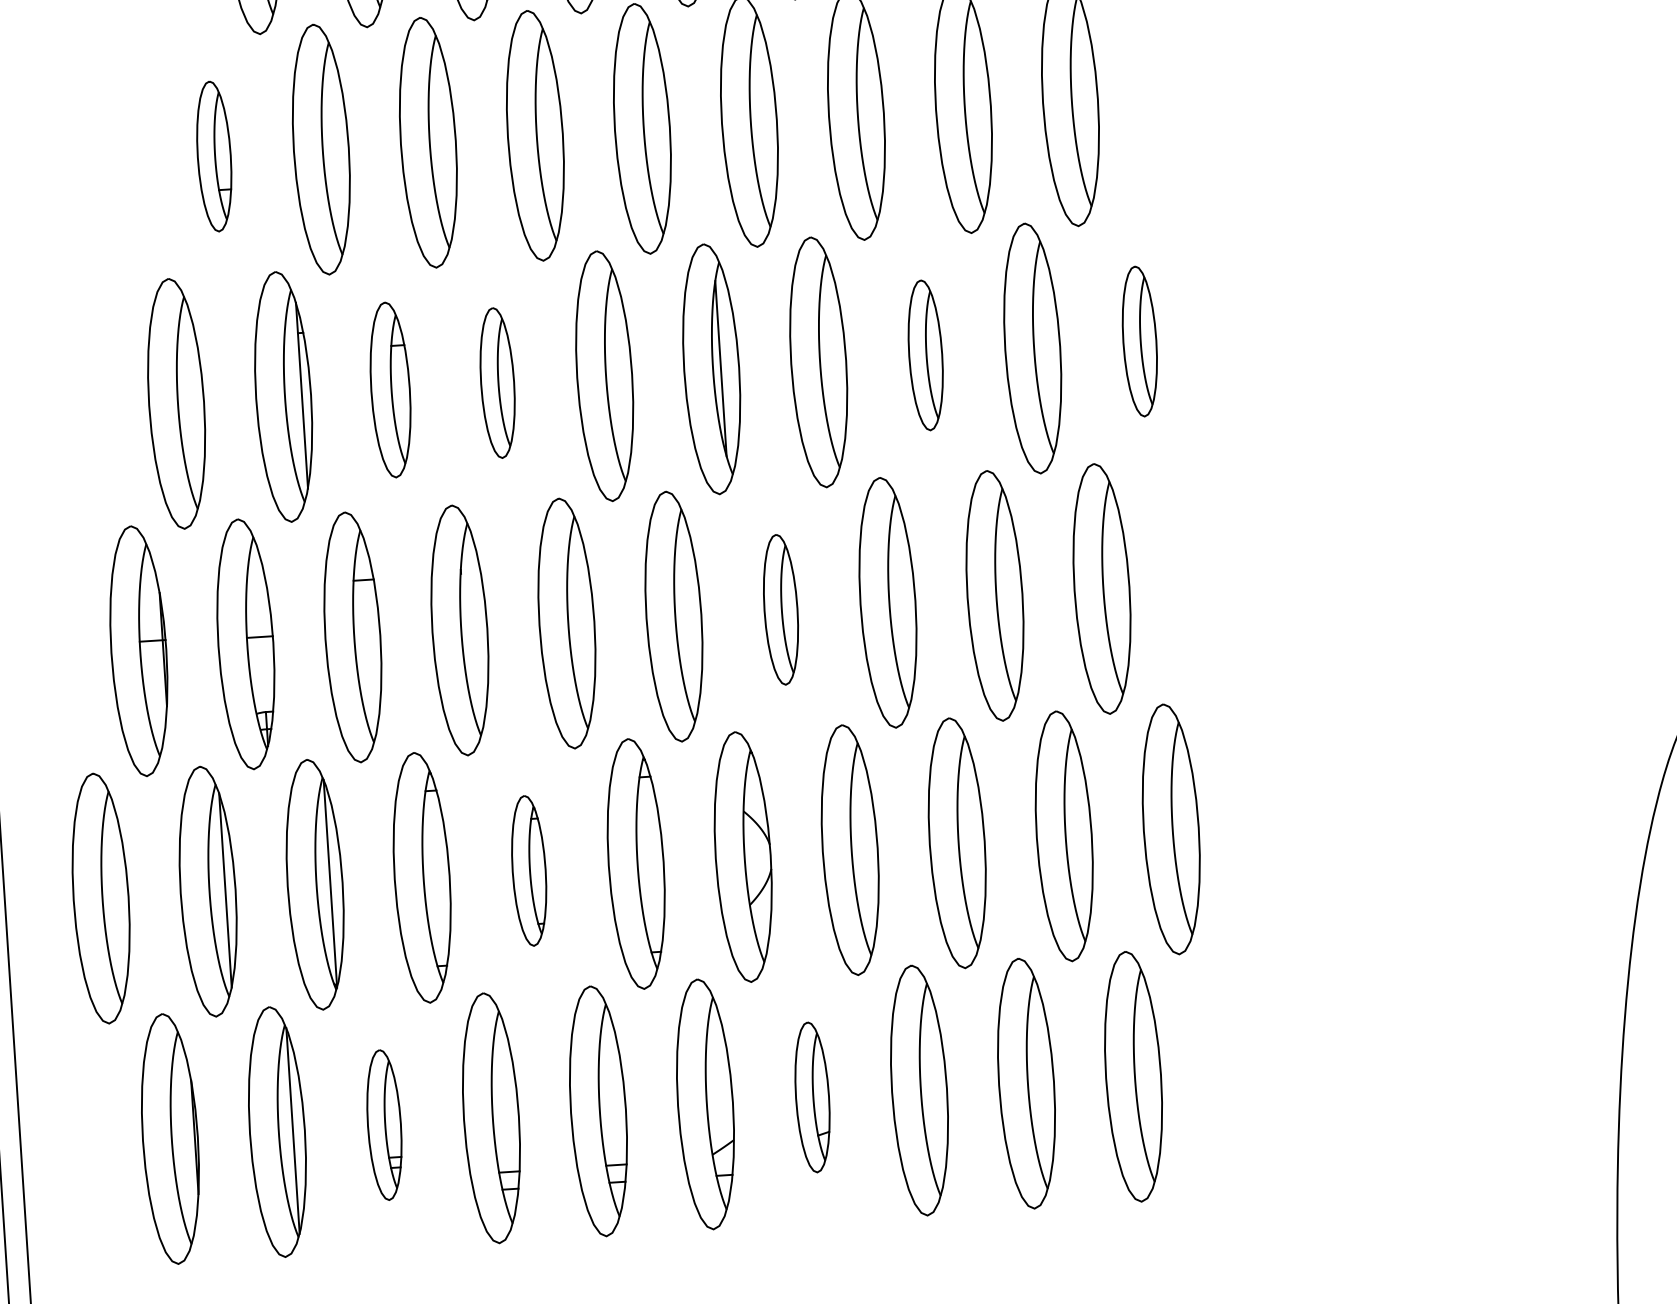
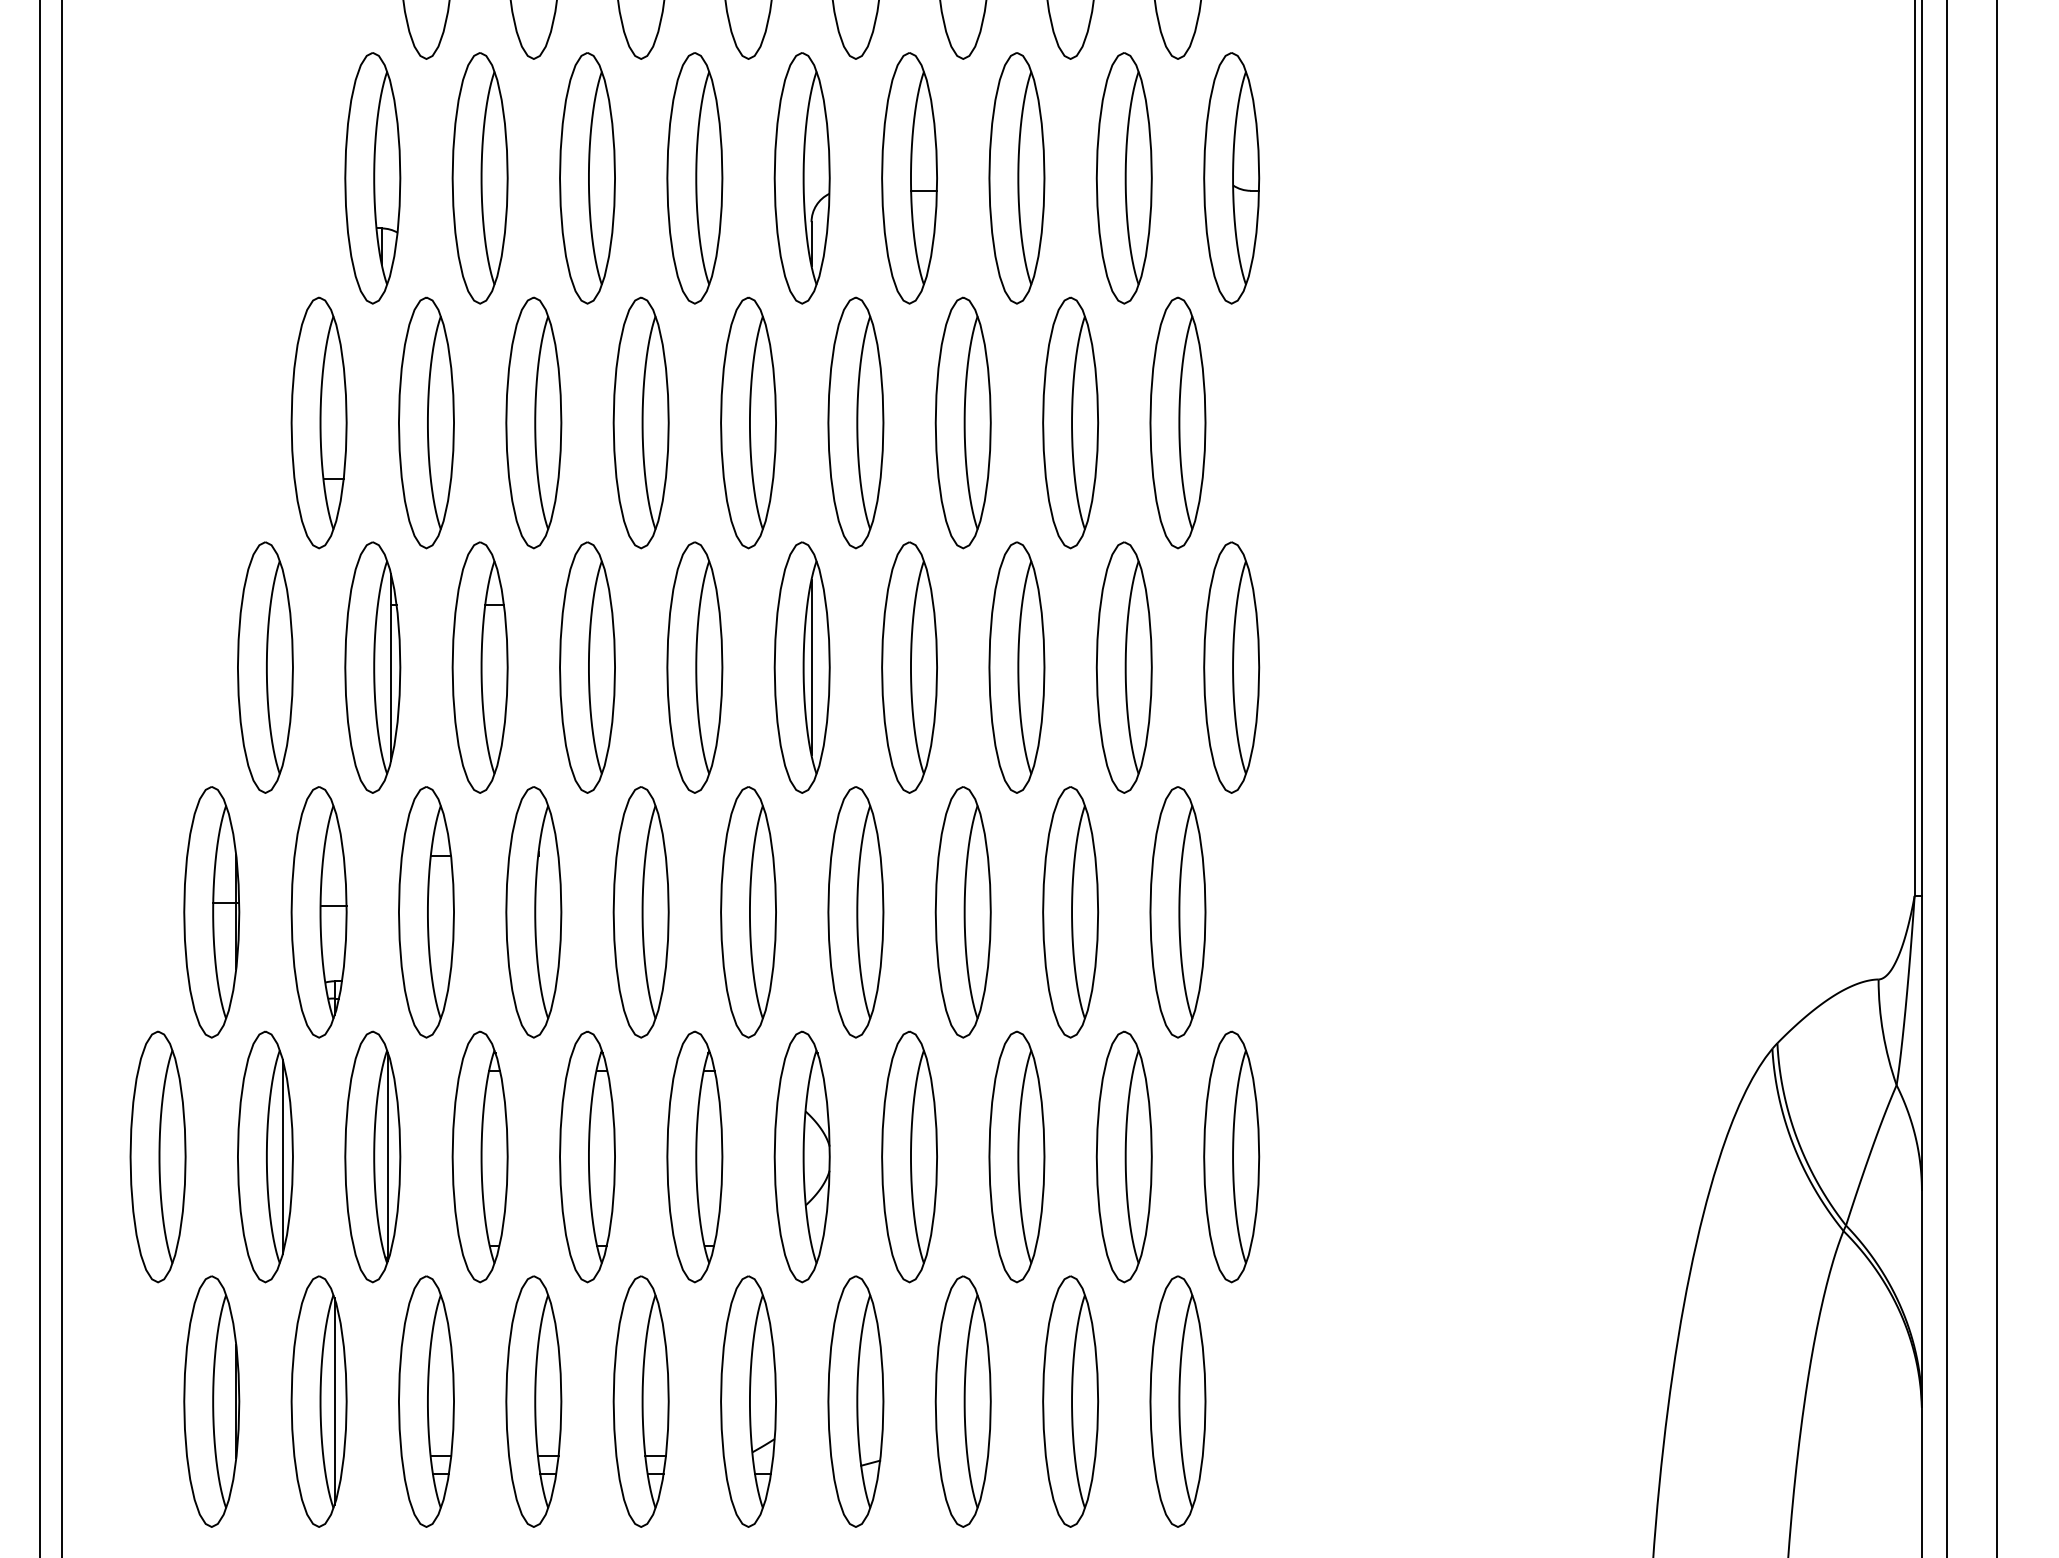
part: (213, 156) -> (318, 422), size x1.67
part: (1139, 341) -> (1231, 667), size x1.67
part: (925, 355) -> (1016, 667), size x1.67
part: (497, 382) -> (587, 667), size x1.67
part: (389, 389) -> (479, 667), size x1.43
part: (780, 609) -> (855, 912), size x1.67
part: (529, 870) -> (587, 1156), size x1.67
part: (812, 1097) -> (855, 1401), size x1.67
part: (384, 1125) -> (426, 1401), size x1.67

